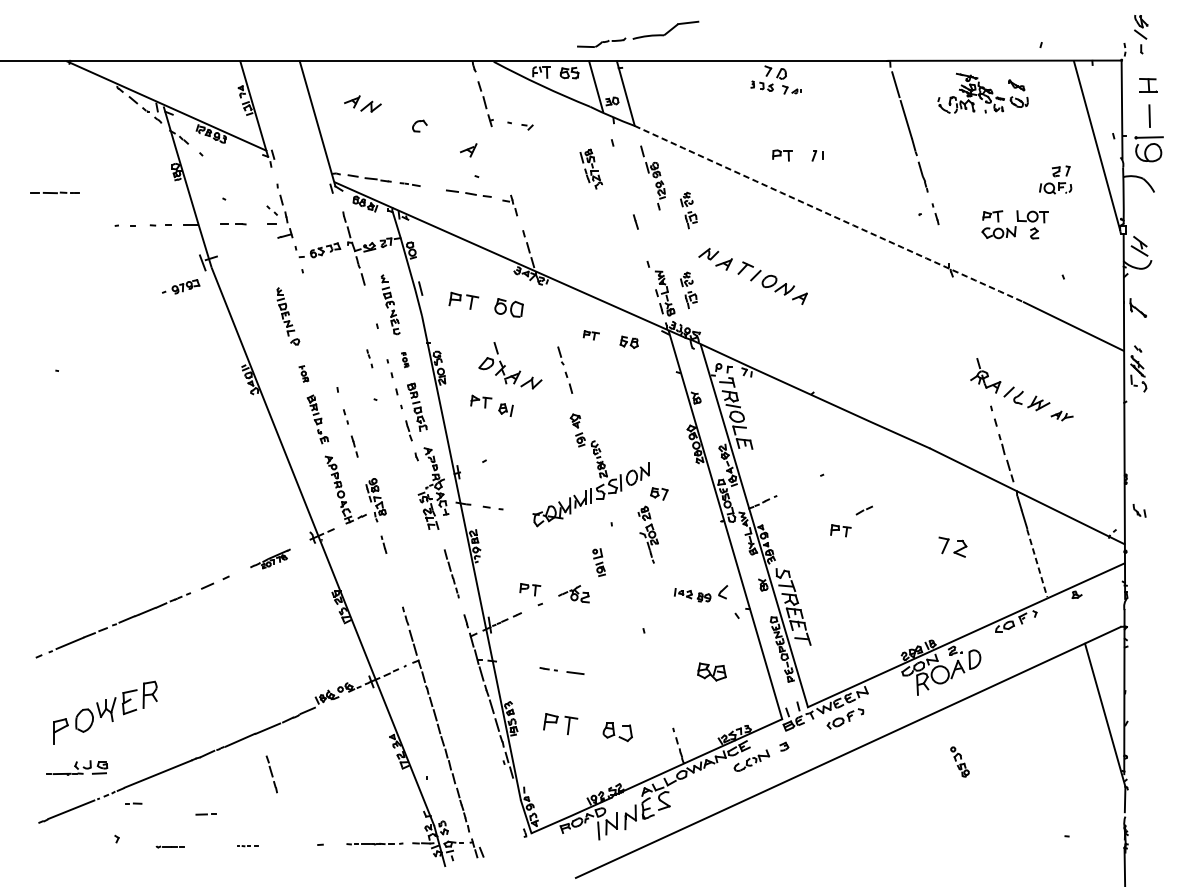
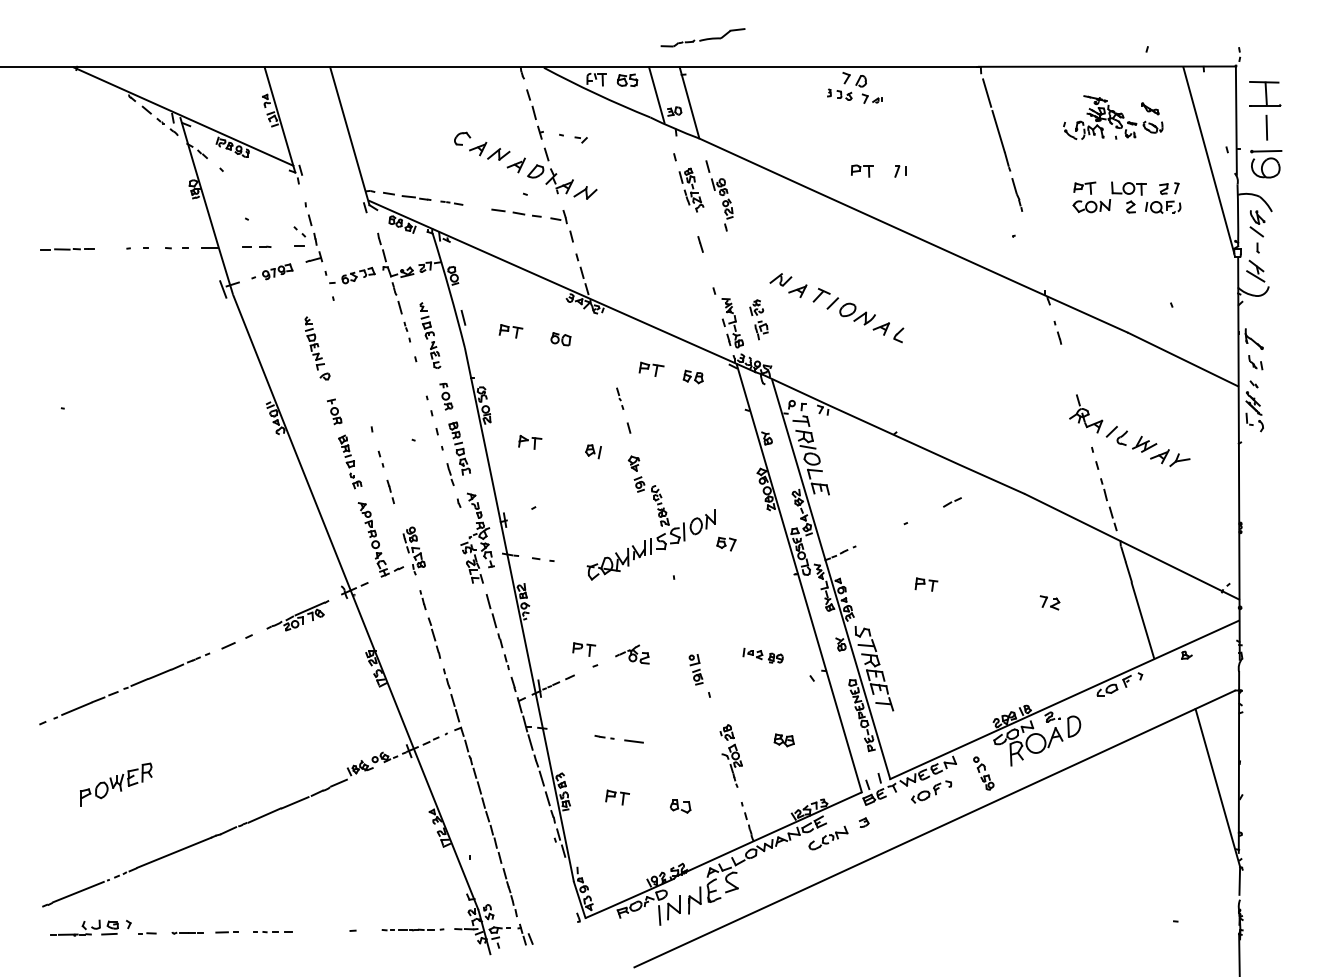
part: (637, 34) -> (702, 37), size x0.62
part: (1141, 34) -> (1257, 231), moved
part: (1148, 85) -> (1265, 93), size x1.67
part: (983, 93) -> (1113, 117), moved
part: (362, 104) -> (489, 151), moved
part: (591, 168) -> (691, 189), moved
line: (55, 193) -> (67, 249), moved
part: (509, 205) -> (561, 226), size x1.43
part: (688, 210) -> (758, 231), removed
arc: (829, 213) -> (913, 235), dashed -> solid
part: (935, 213) -> (1057, 332), moved
part: (1015, 224) -> (1109, 197), moved
part: (181, 286) -> (272, 271), moved
part: (463, 301) -> (510, 331), size x0.71
part: (508, 308) -> (560, 339), size x0.62
part: (591, 334) -> (651, 368), size x1.43
part: (369, 359) -> (406, 332), moved
part: (405, 360) -> (446, 396), size x1.67
part: (563, 361) -> (620, 398), size x0.62
part: (510, 365) -> (562, 173), moved
part: (303, 373) -> (334, 411), size x1.43
part: (506, 409) -> (593, 451), moved
part: (1062, 416) -> (1170, 458), size x1.67
line: (864, 510) -> (952, 502), moved
part: (1139, 510) -> (1255, 362), moved
part: (647, 534) -> (730, 755), moved
part: (952, 546) -> (1049, 602), size x0.62
part: (270, 558) -> (297, 615), size x1.43
part: (598, 562) -> (695, 669), moved
line: (1037, 563) -> (1143, 620), dashed -> solid
part: (451, 574) -> (497, 632), size x1.43
part: (722, 592) -> (898, 335), moved
part: (711, 672) -> (783, 740), size x0.62
part: (105, 712) -> (116, 784), size x0.62
part: (560, 723) -> (617, 797), size x0.62
part: (617, 732) -> (680, 806), size x0.62
part: (959, 761) -> (983, 773), moved
part: (76, 767) -> (84, 927), moved
part: (271, 773) -> (434, 637), moved
line: (134, 803) -> (147, 933), moved
line: (205, 814) -> (226, 932), moved
part: (247, 846) -> (272, 932), size x1.67

